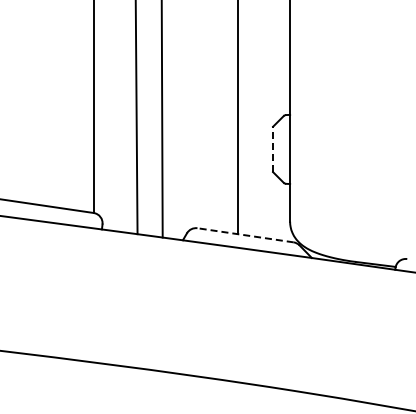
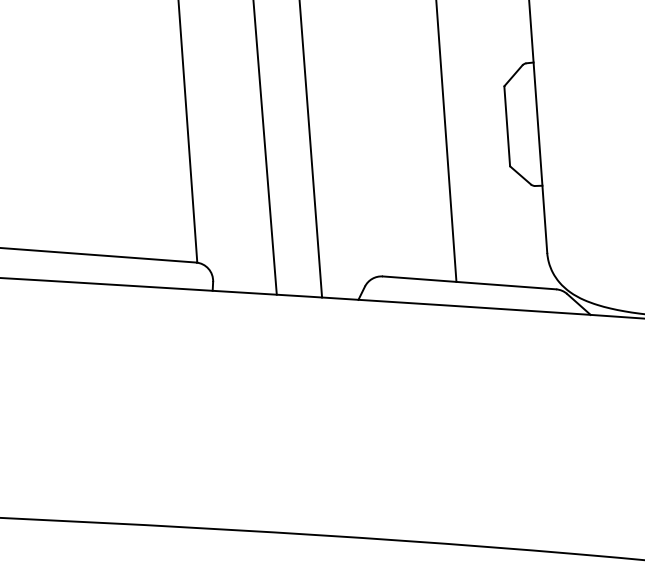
line: (272, 148) -> (506, 124), dashed -> solid
line: (245, 235) -> (469, 283), dashed -> solid

